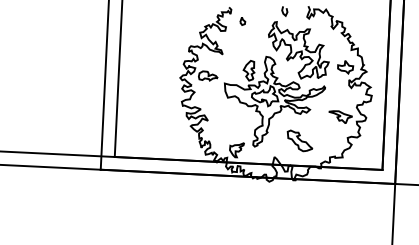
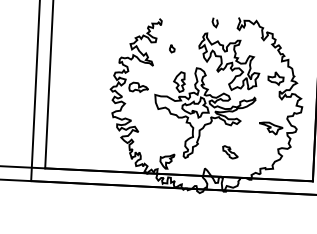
part: (242, 21) -> (171, 48), moved
part: (299, 140) -> (229, 151), size x0.6

